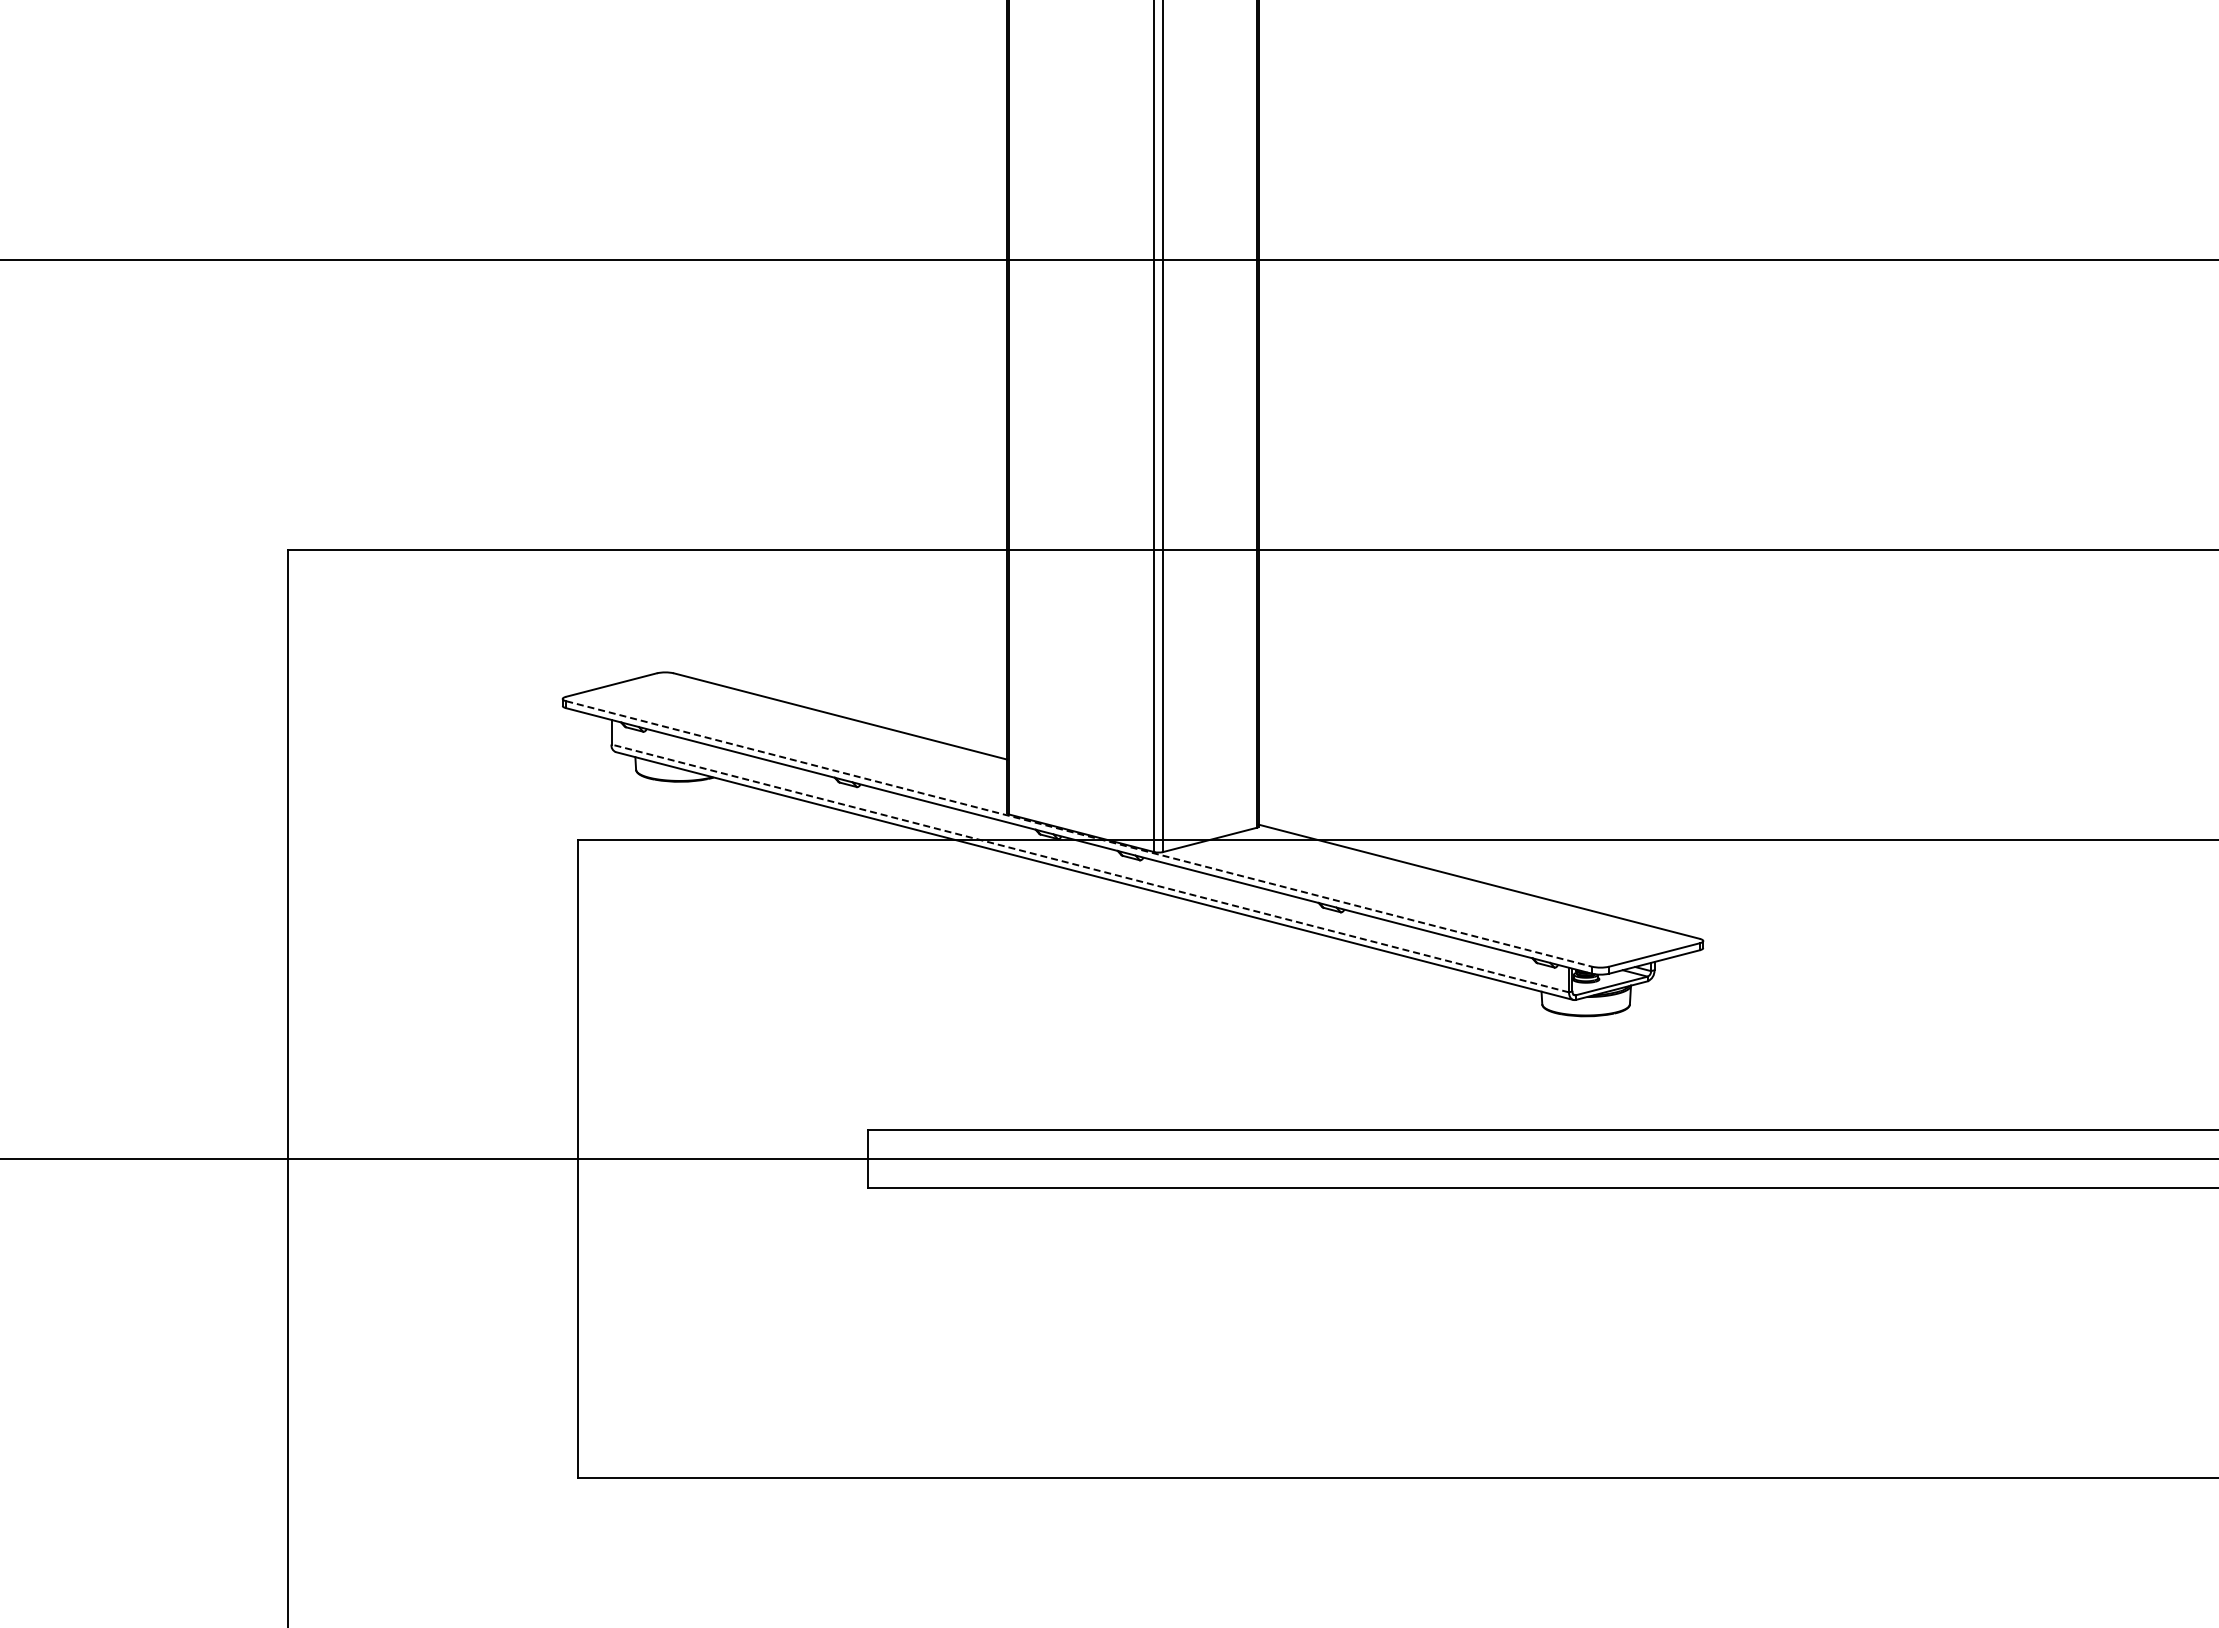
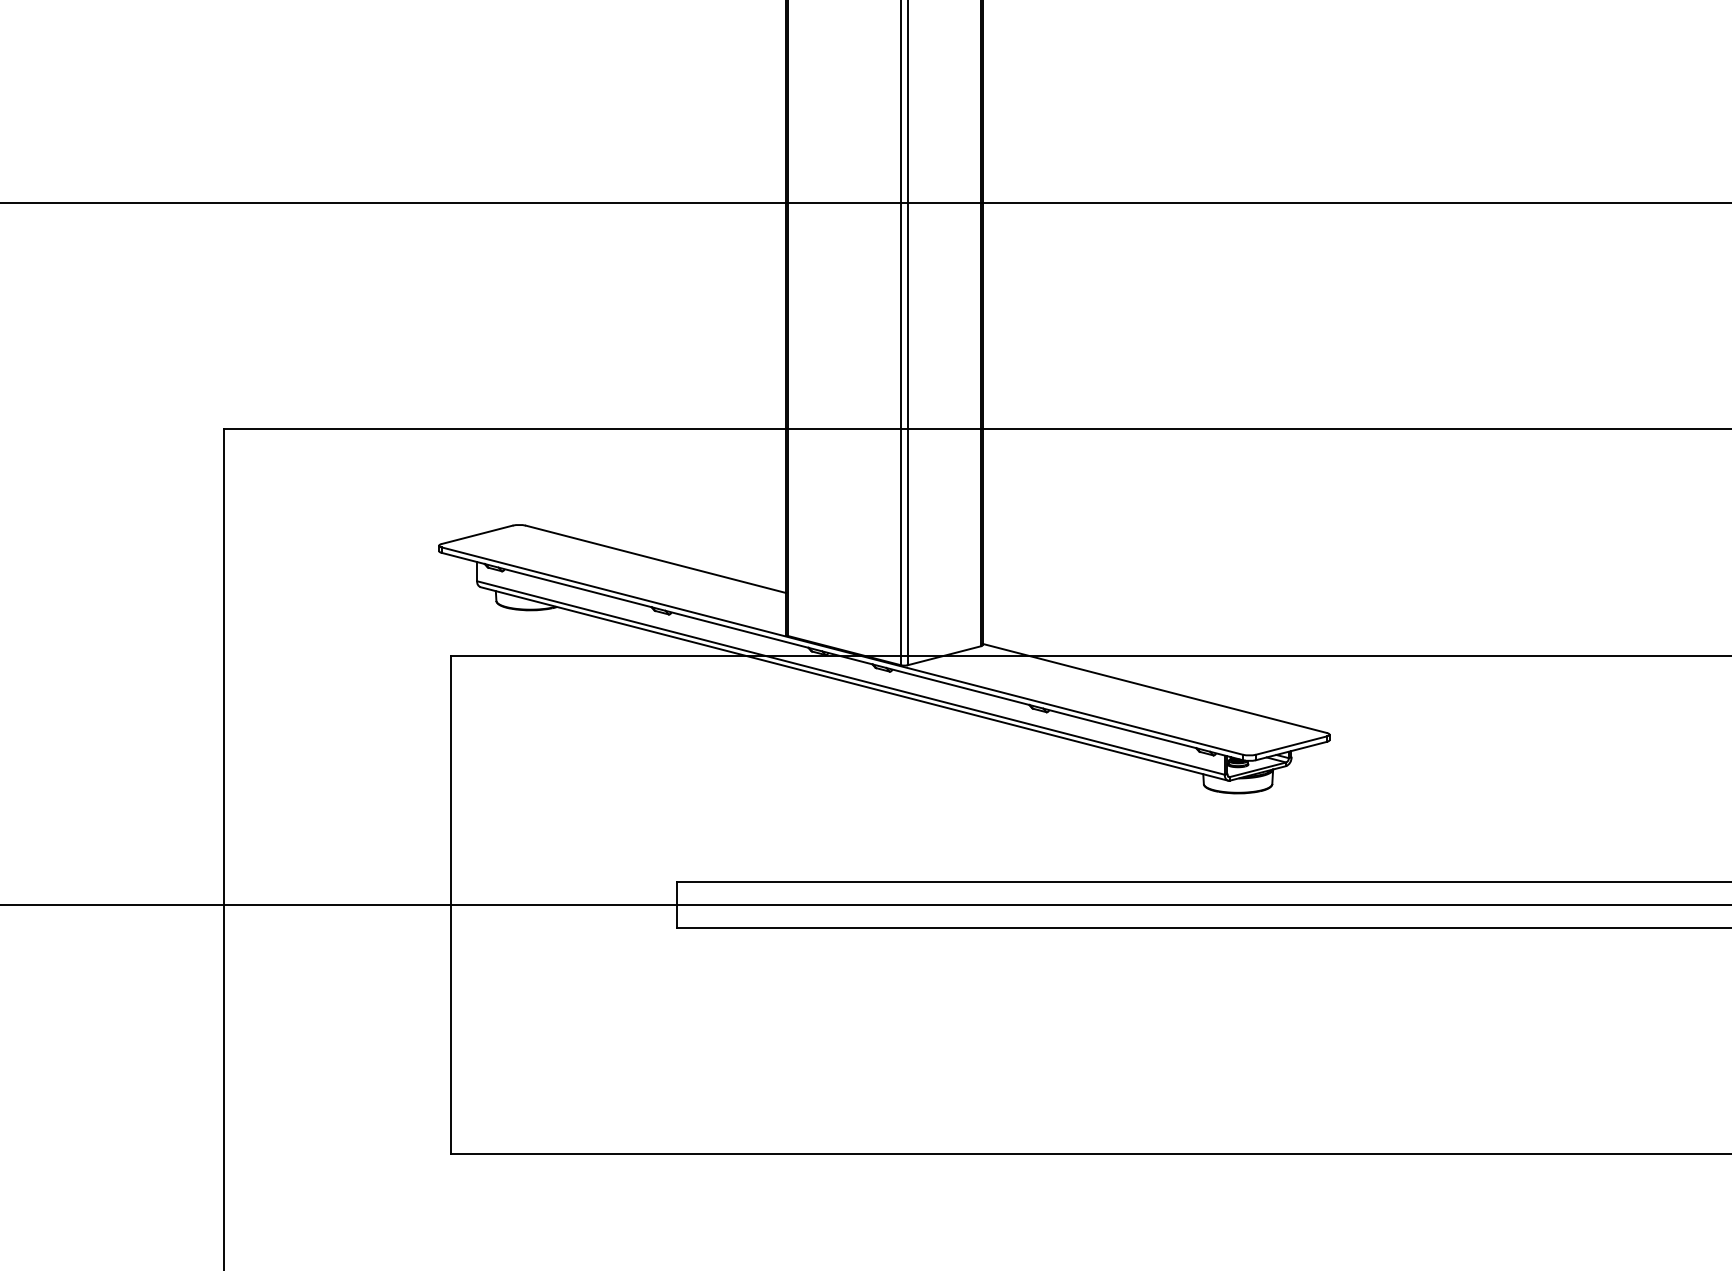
line: (1079, 833) -> (842, 650), dashed -> solid
line: (1090, 868) -> (851, 678), dashed -> solid

